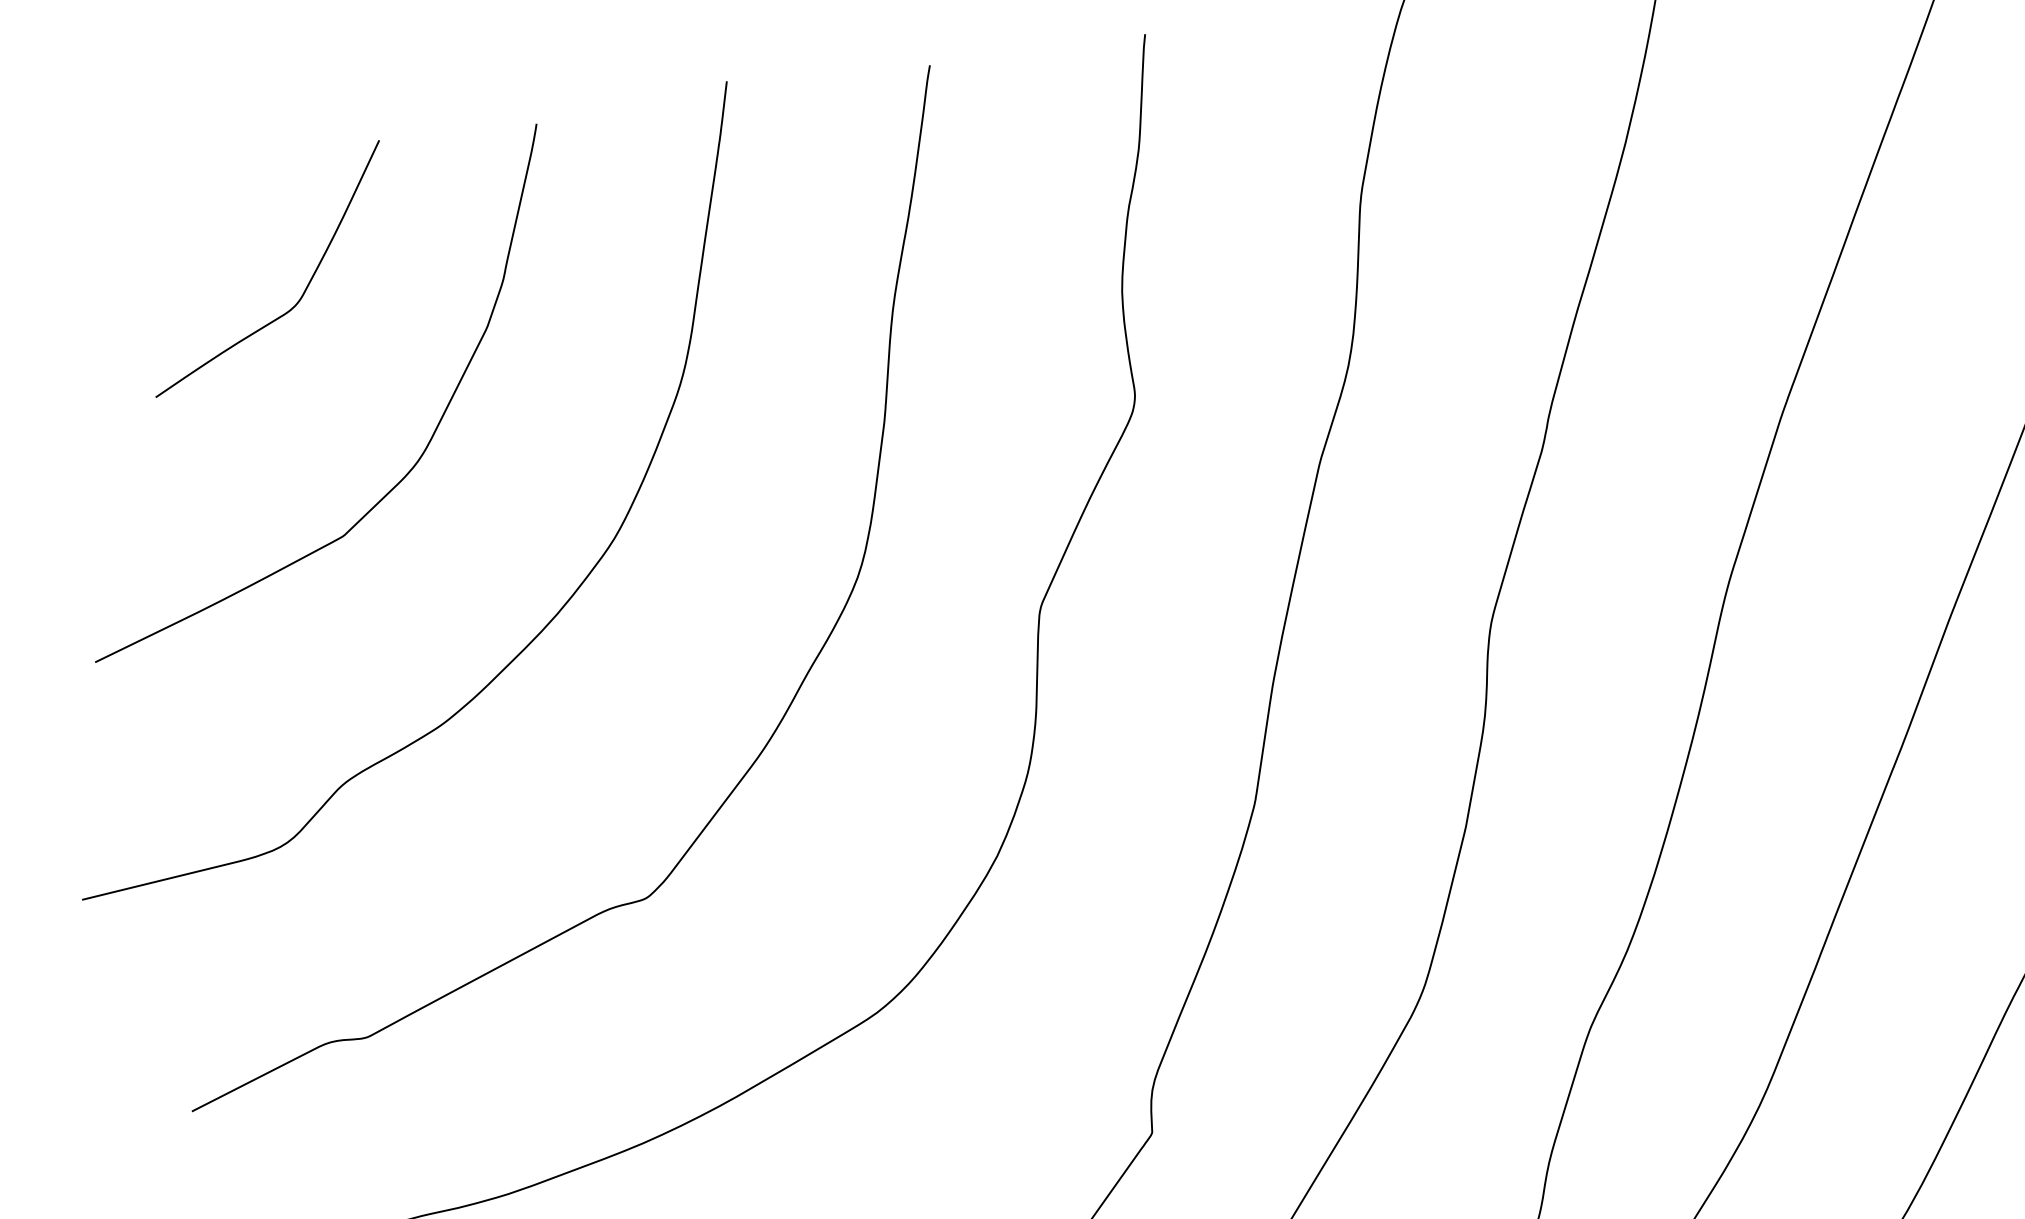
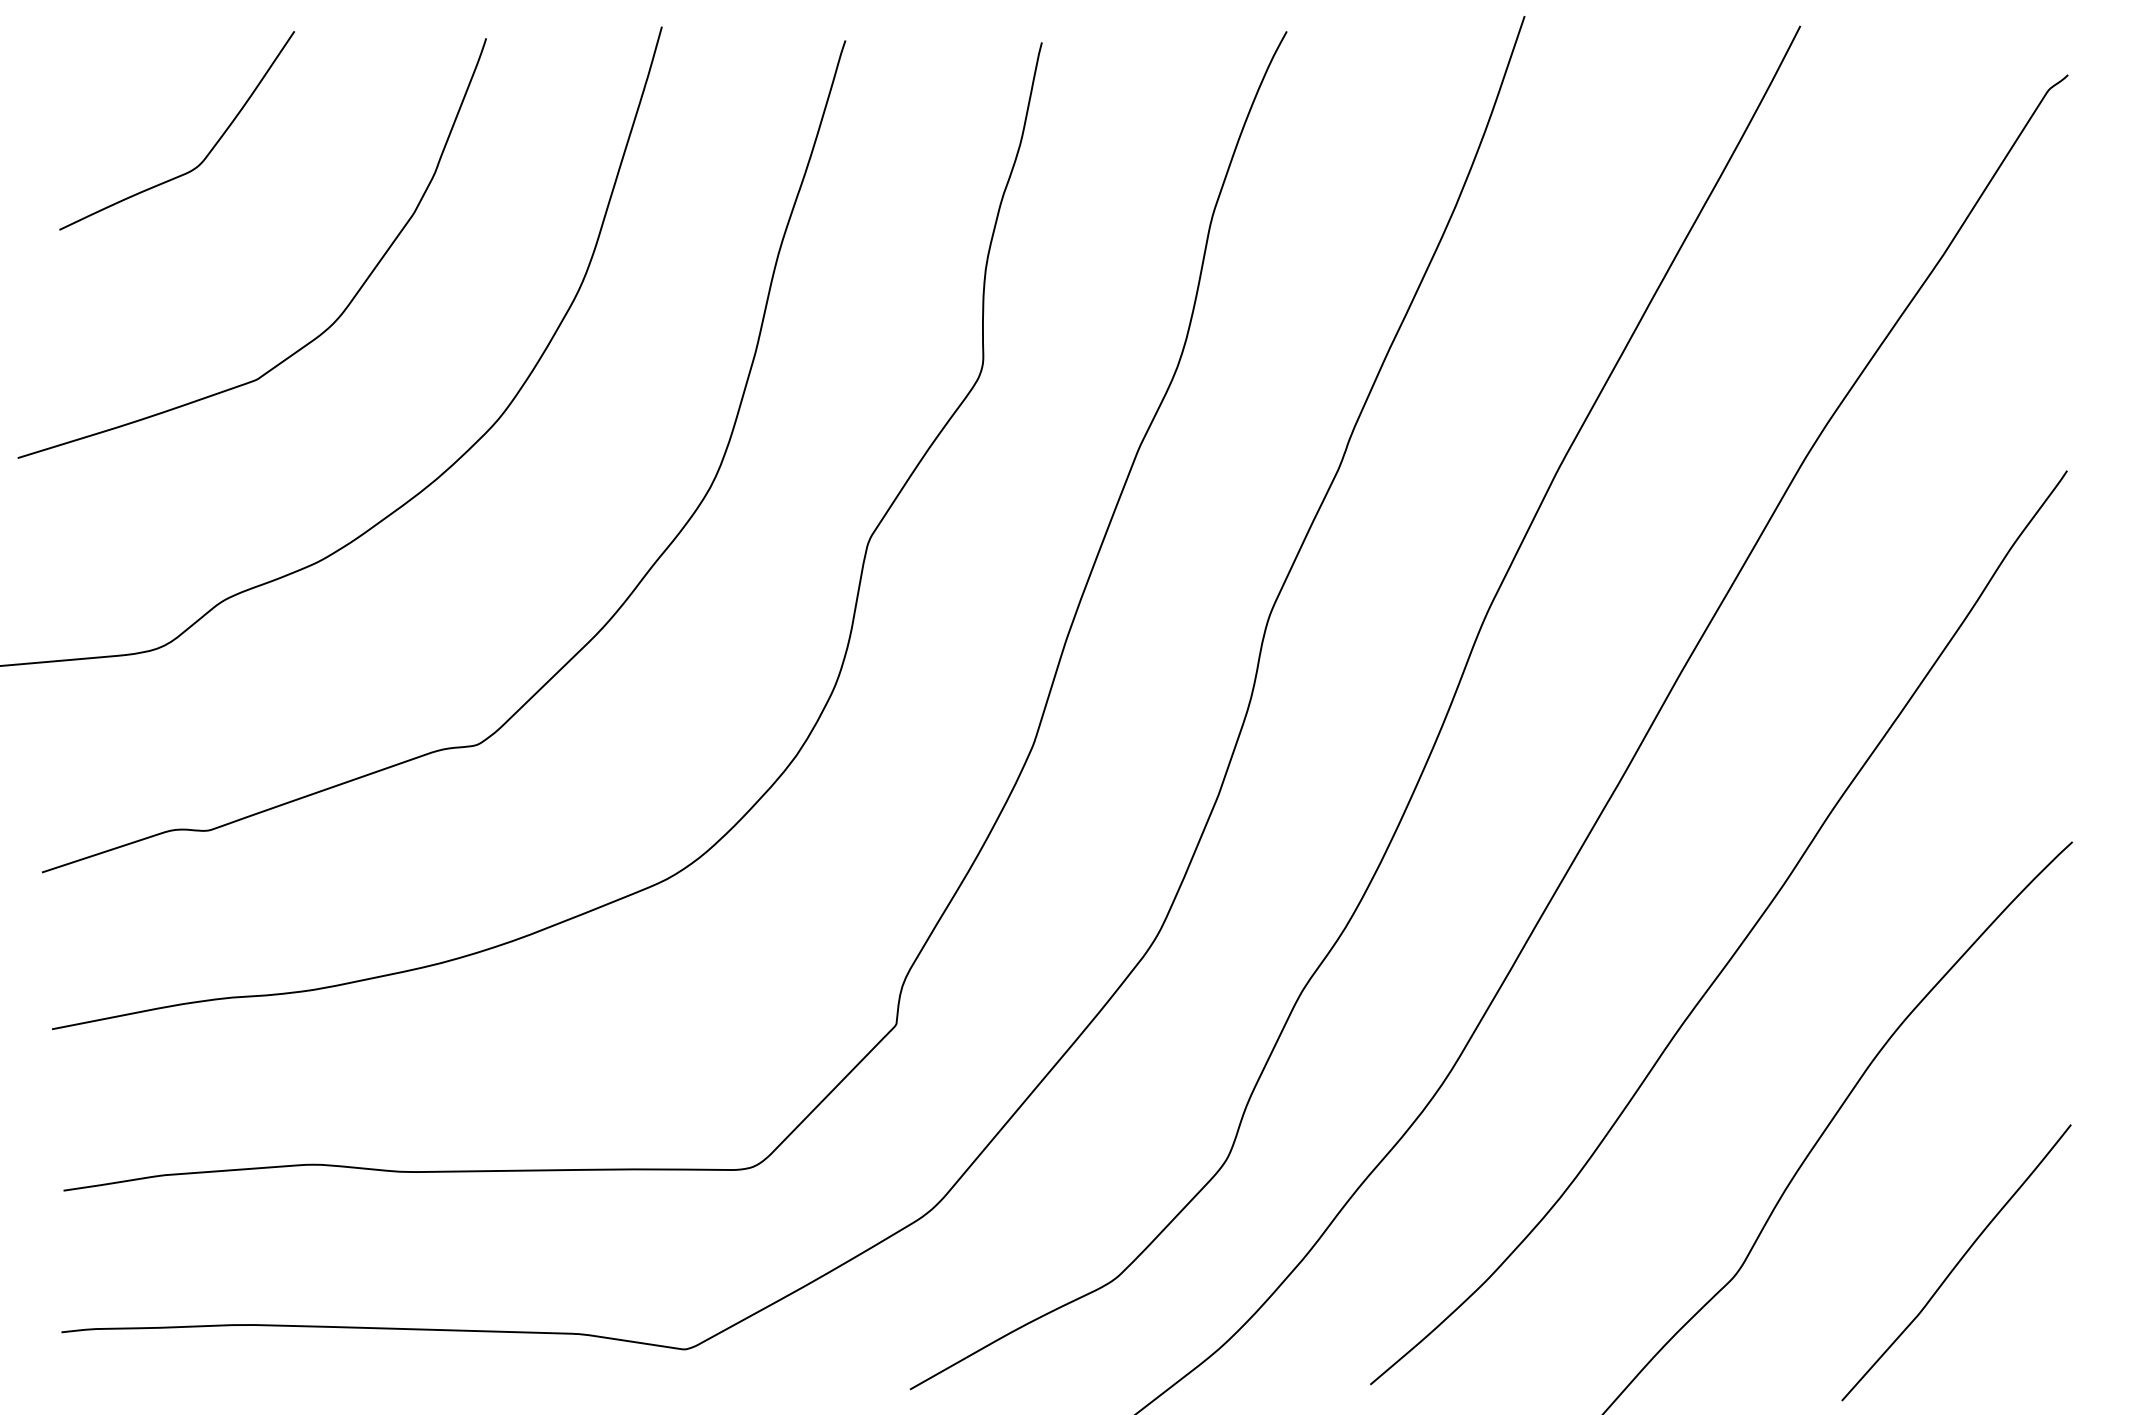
curve: (305, 287) -> (208, 152), moved

